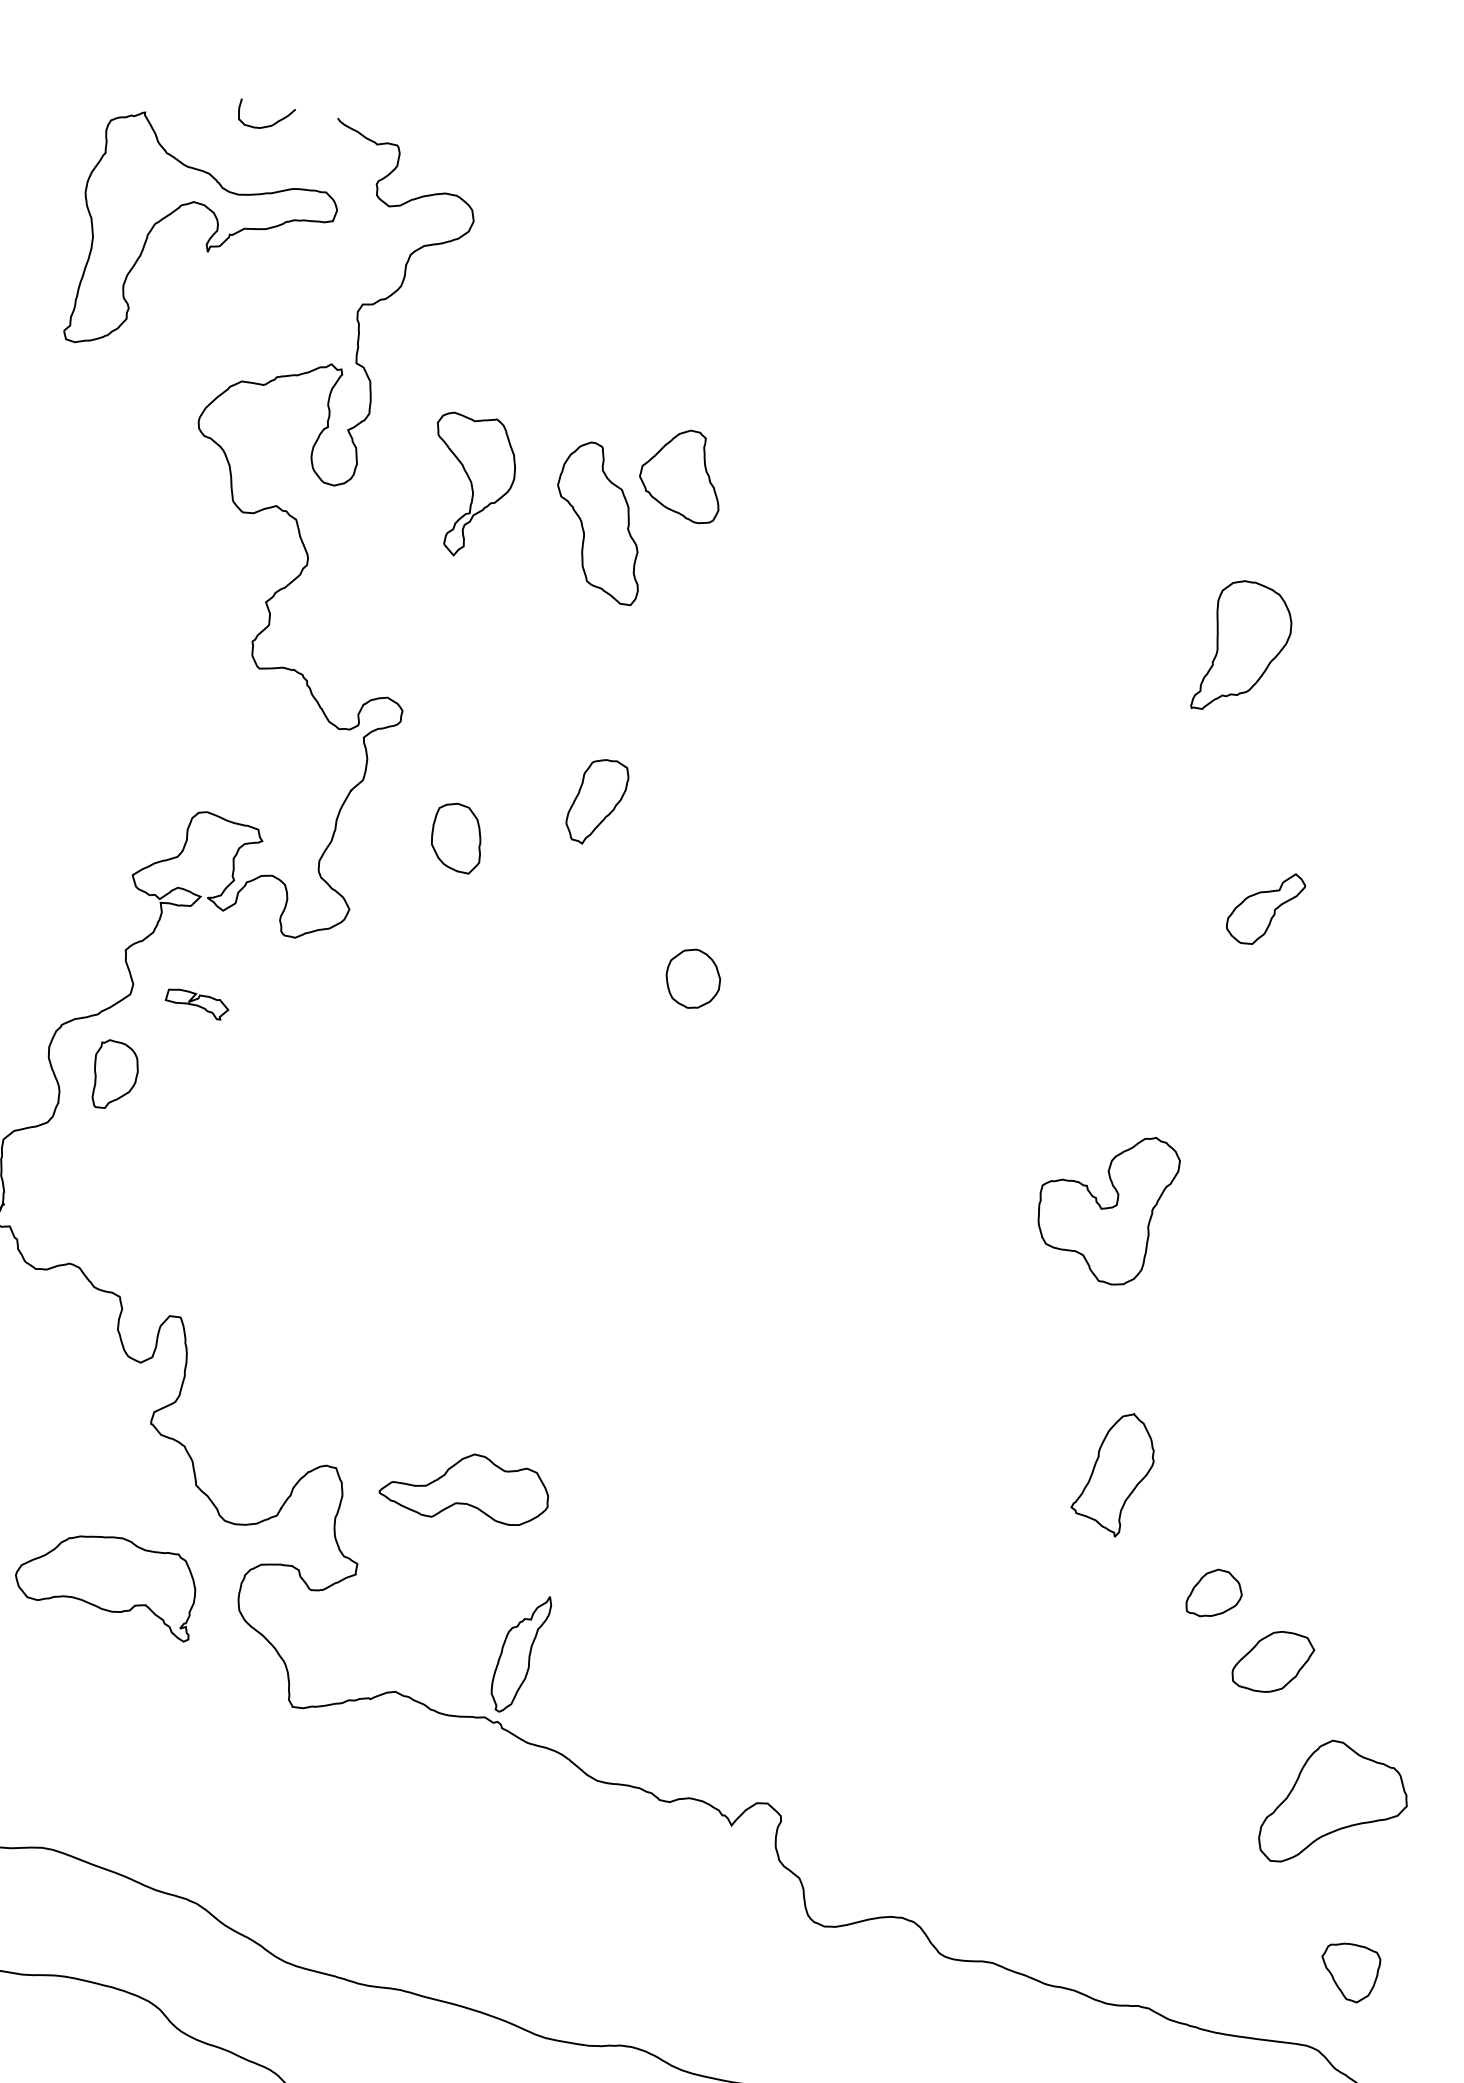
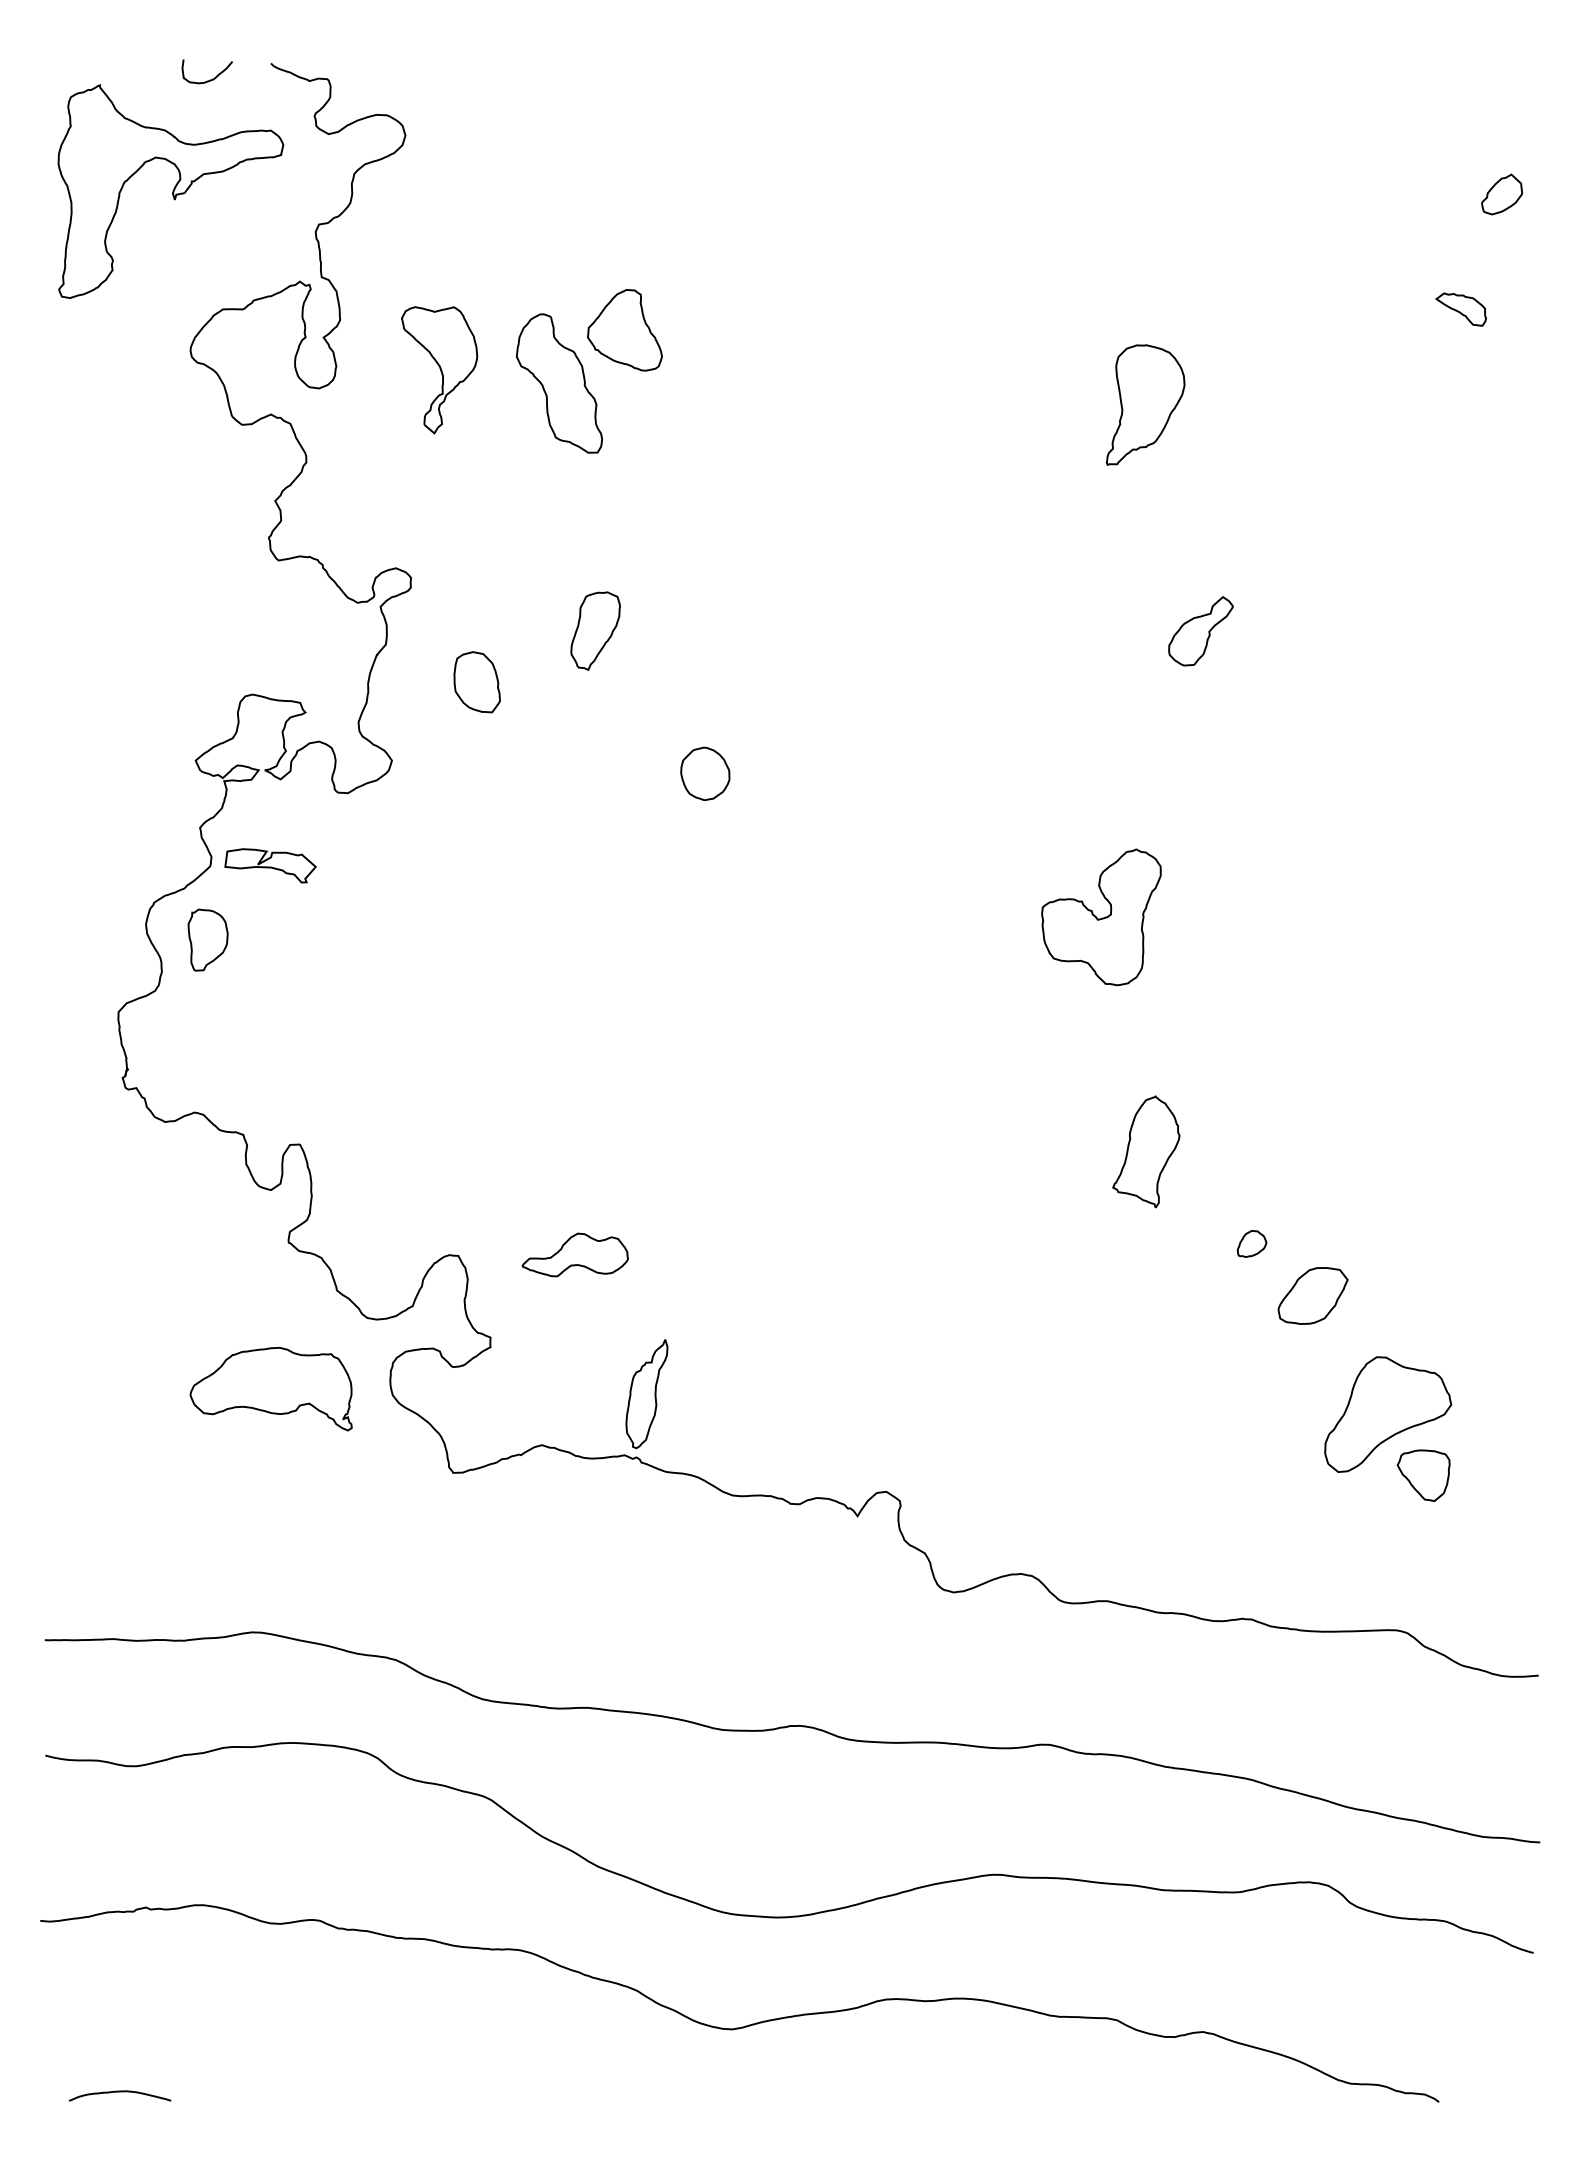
part: (196, 1004) -> (270, 865), size x1.6
part: (465, 1487) -> (575, 1254), size x0.7
part: (1214, 1593) -> (1251, 1243), size x0.6
part: (1349, 1972) -> (1423, 1475), moved

